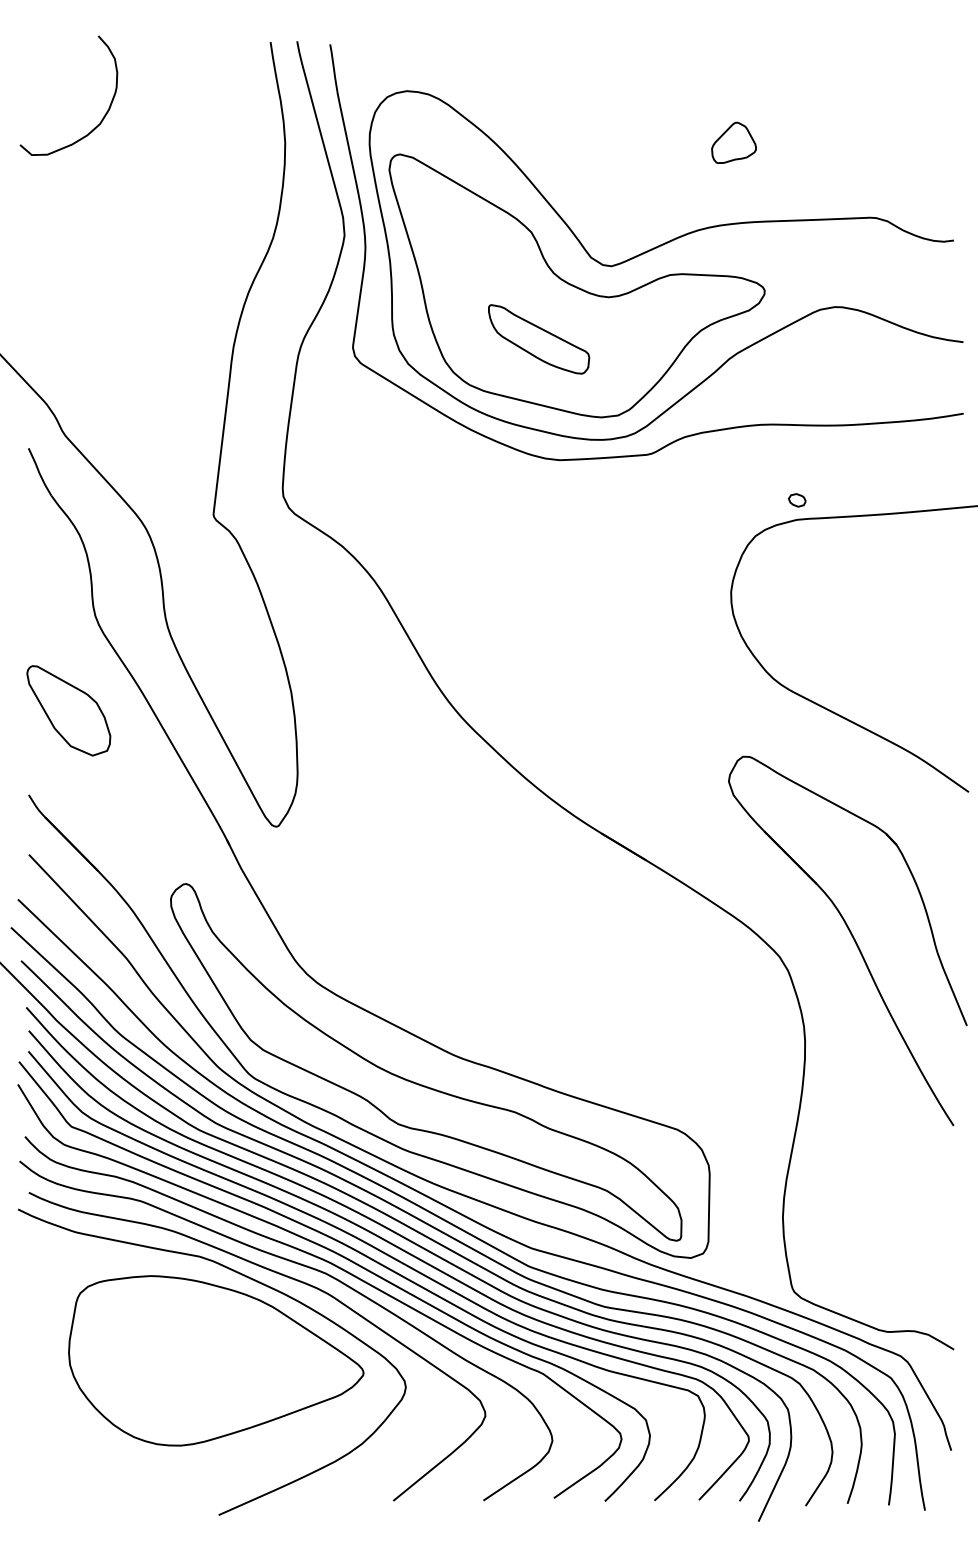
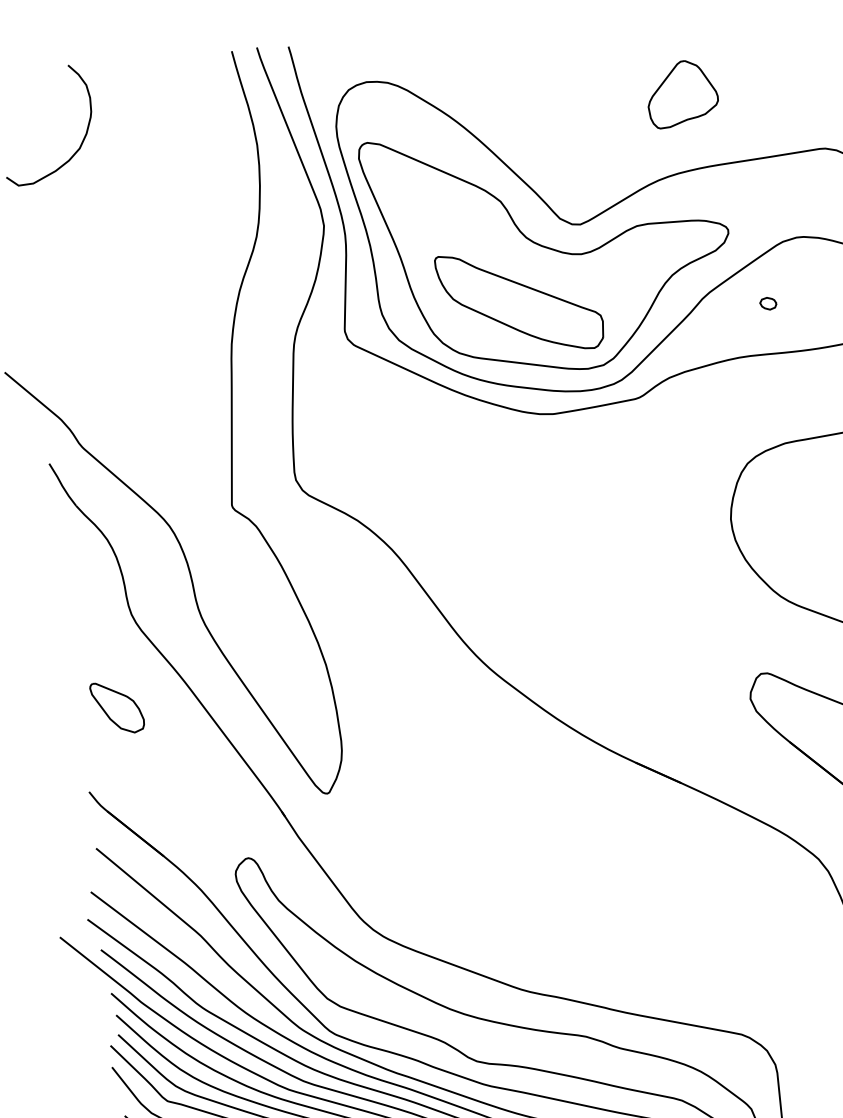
part: (733, 142) -> (681, 93), size x1.67
part: (538, 339) -> (519, 302), size x1.67
part: (797, 500) -> (768, 303), moved
part: (68, 710) -> (117, 707), size x0.62

